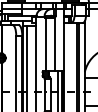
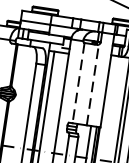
line: (45, 44) -> (78, 83), solid -> dashed
line: (54, 44) -> (92, 85), solid -> dashed

